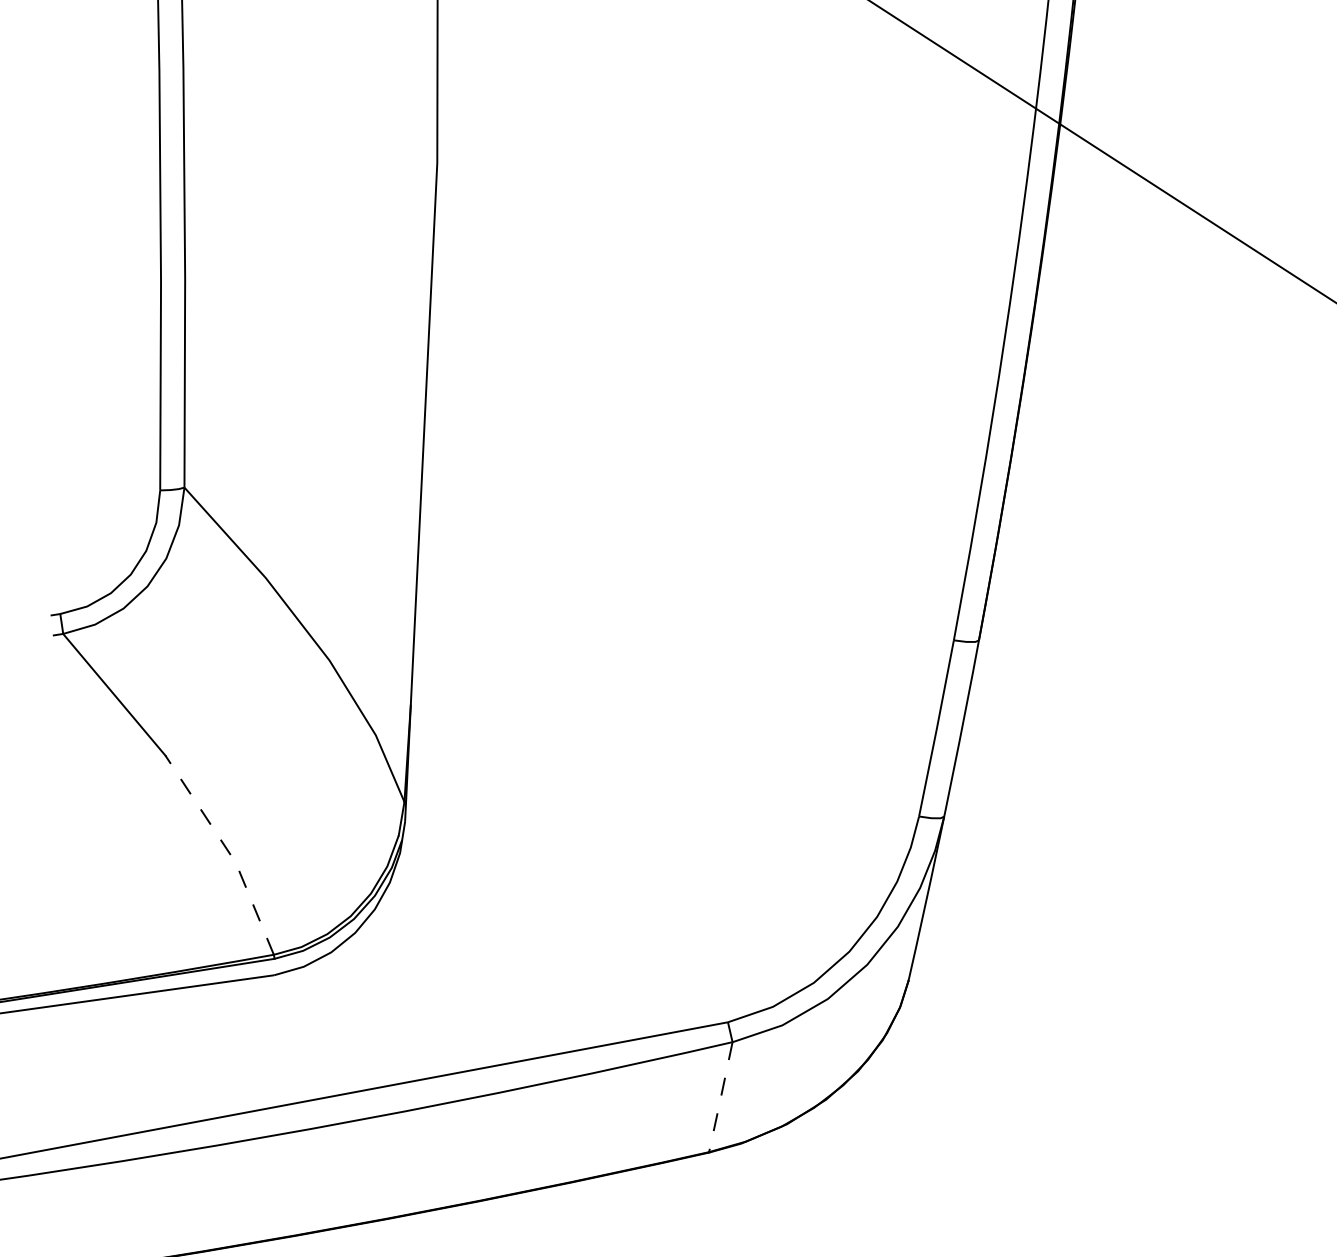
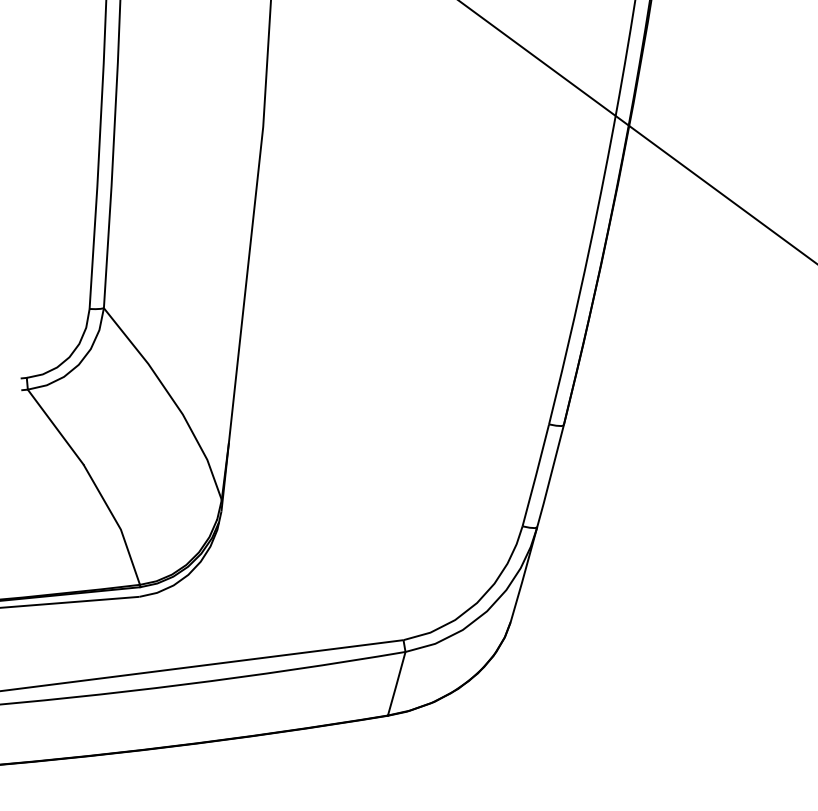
line: (229, 850) -> (117, 522), dashed -> solid
line: (720, 1098) -> (396, 684), dashed -> solid

